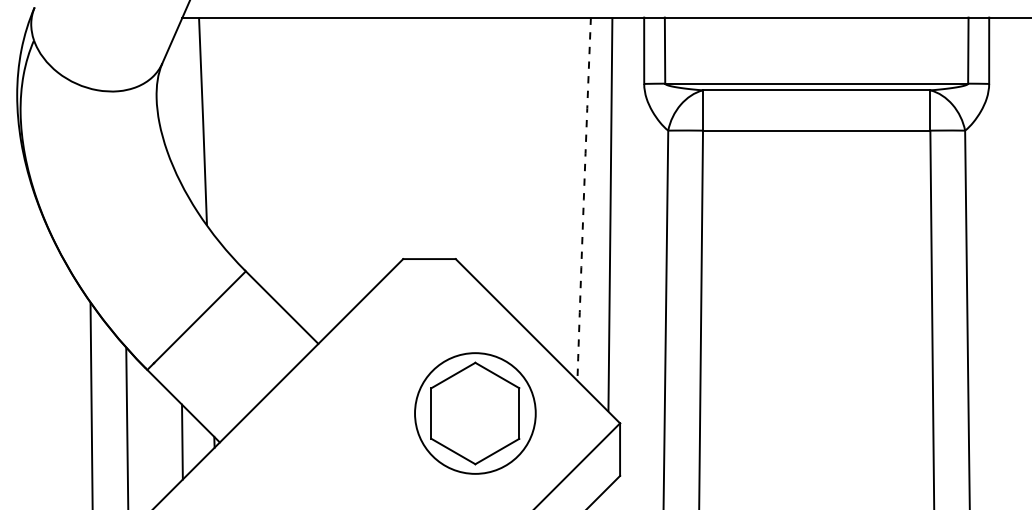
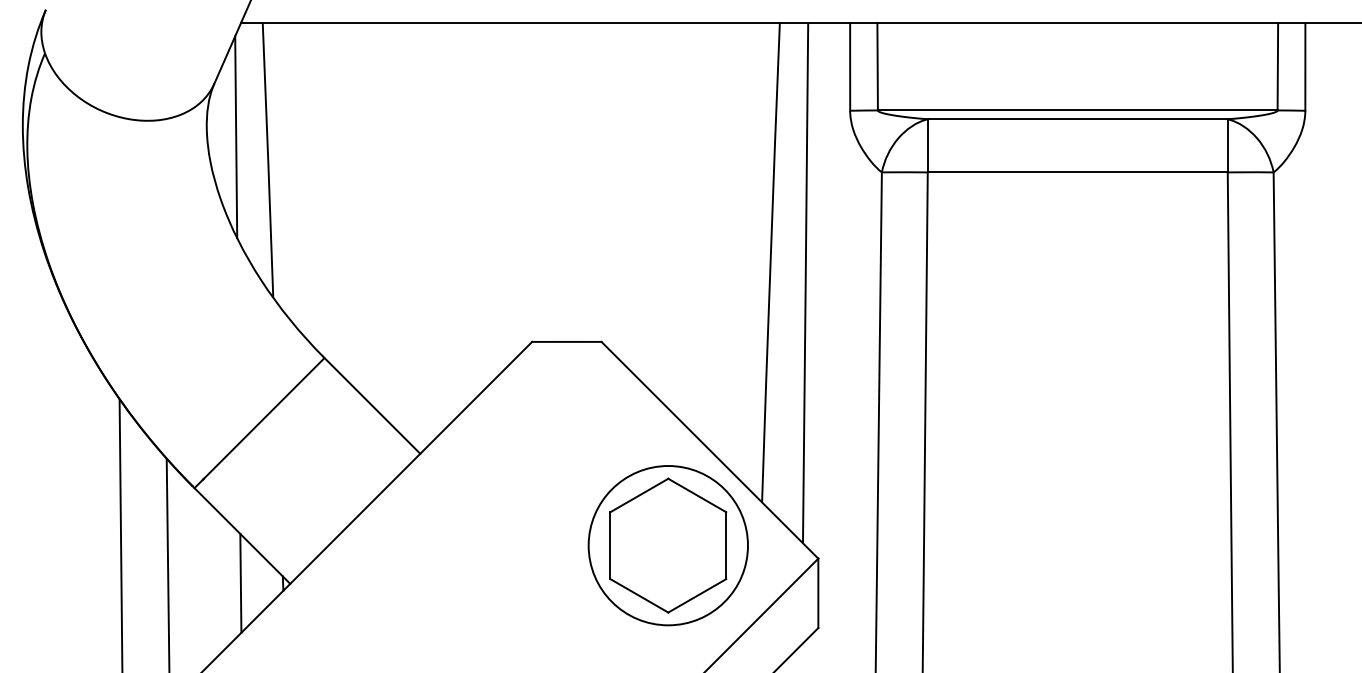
line: (178, 103) -> (235, 136), added
arc: (583, 199) -> (770, 263), dashed -> solid
part: (475, 413) -> (668, 545), moved

